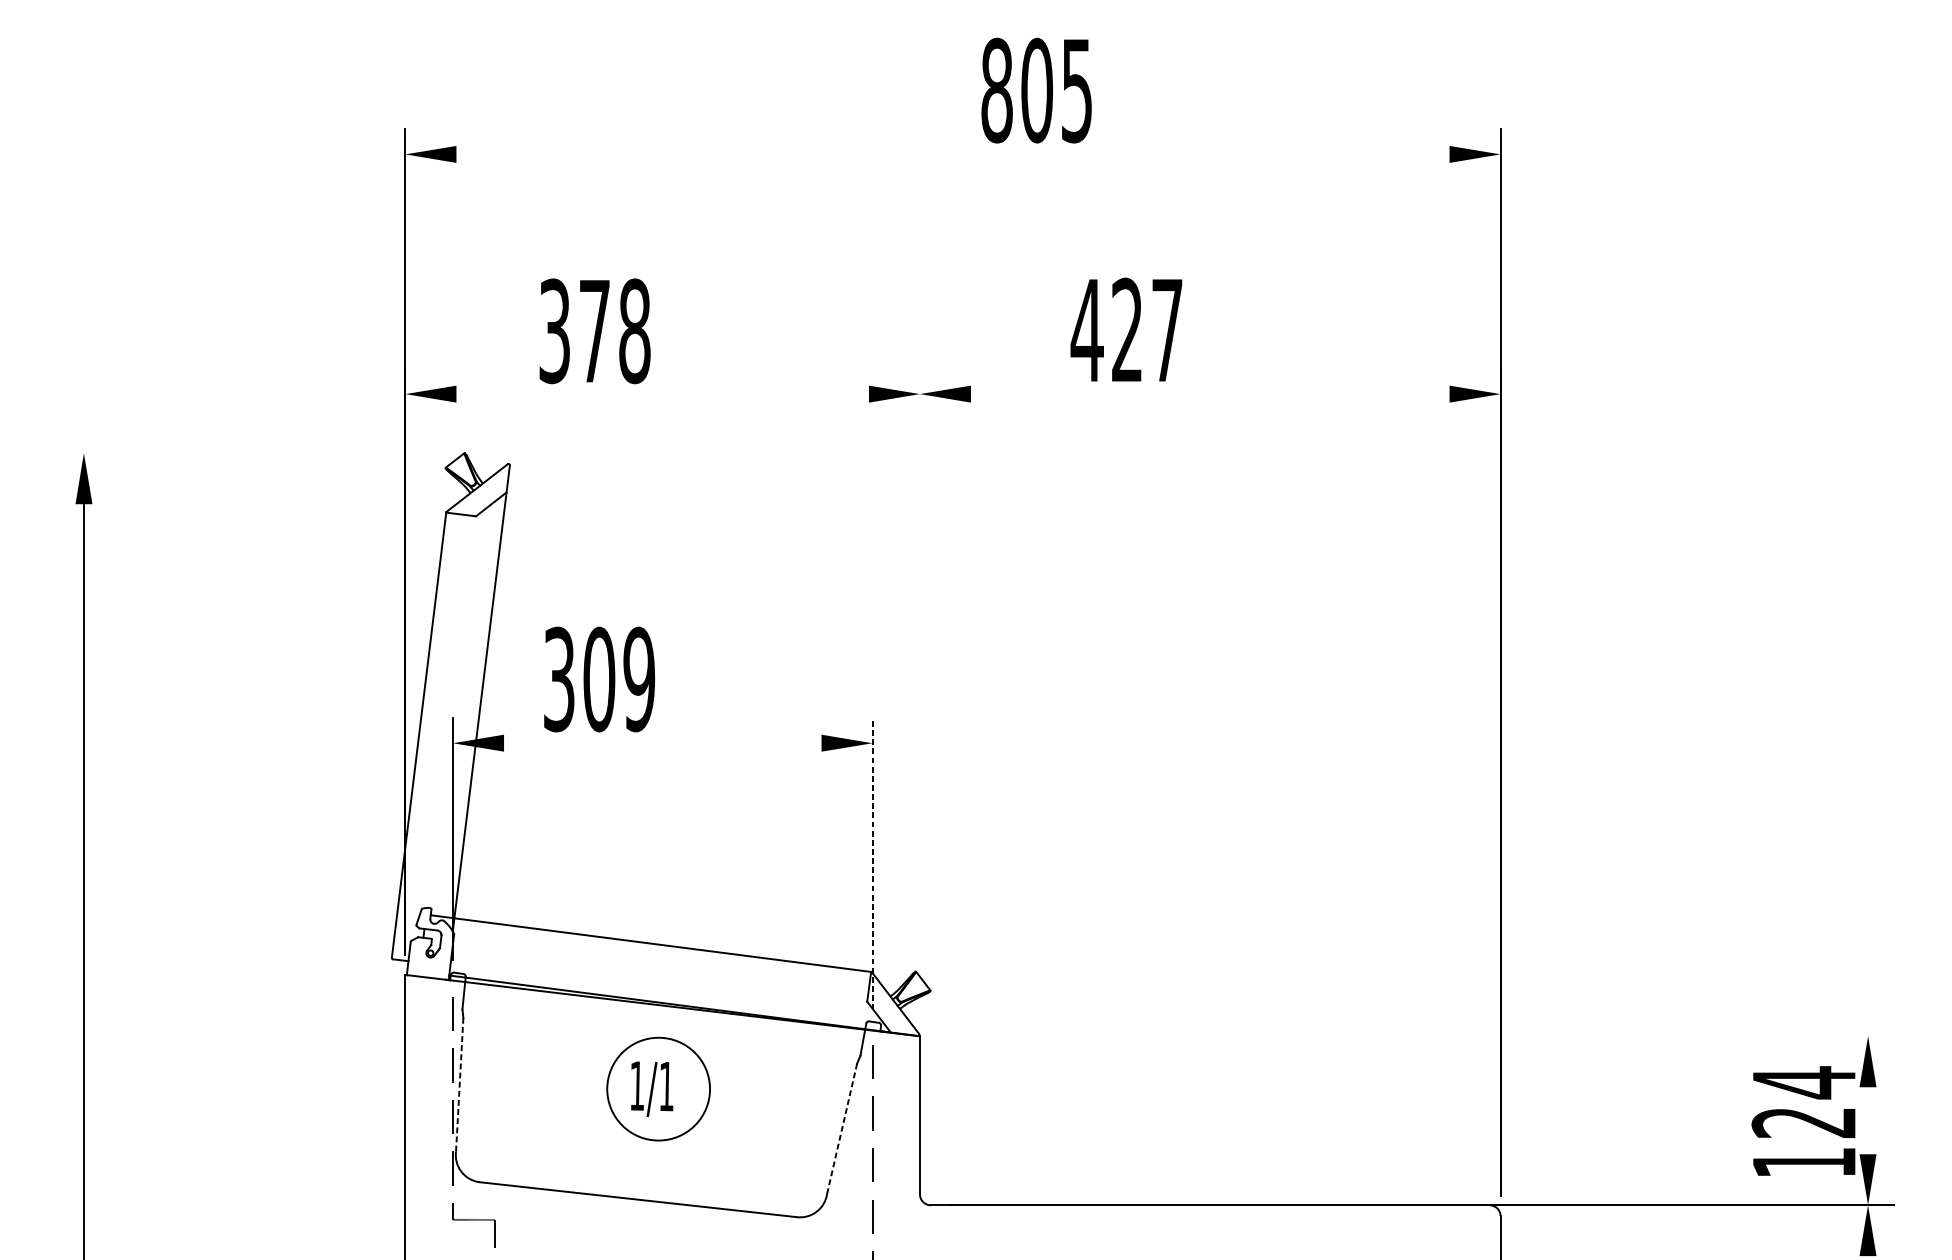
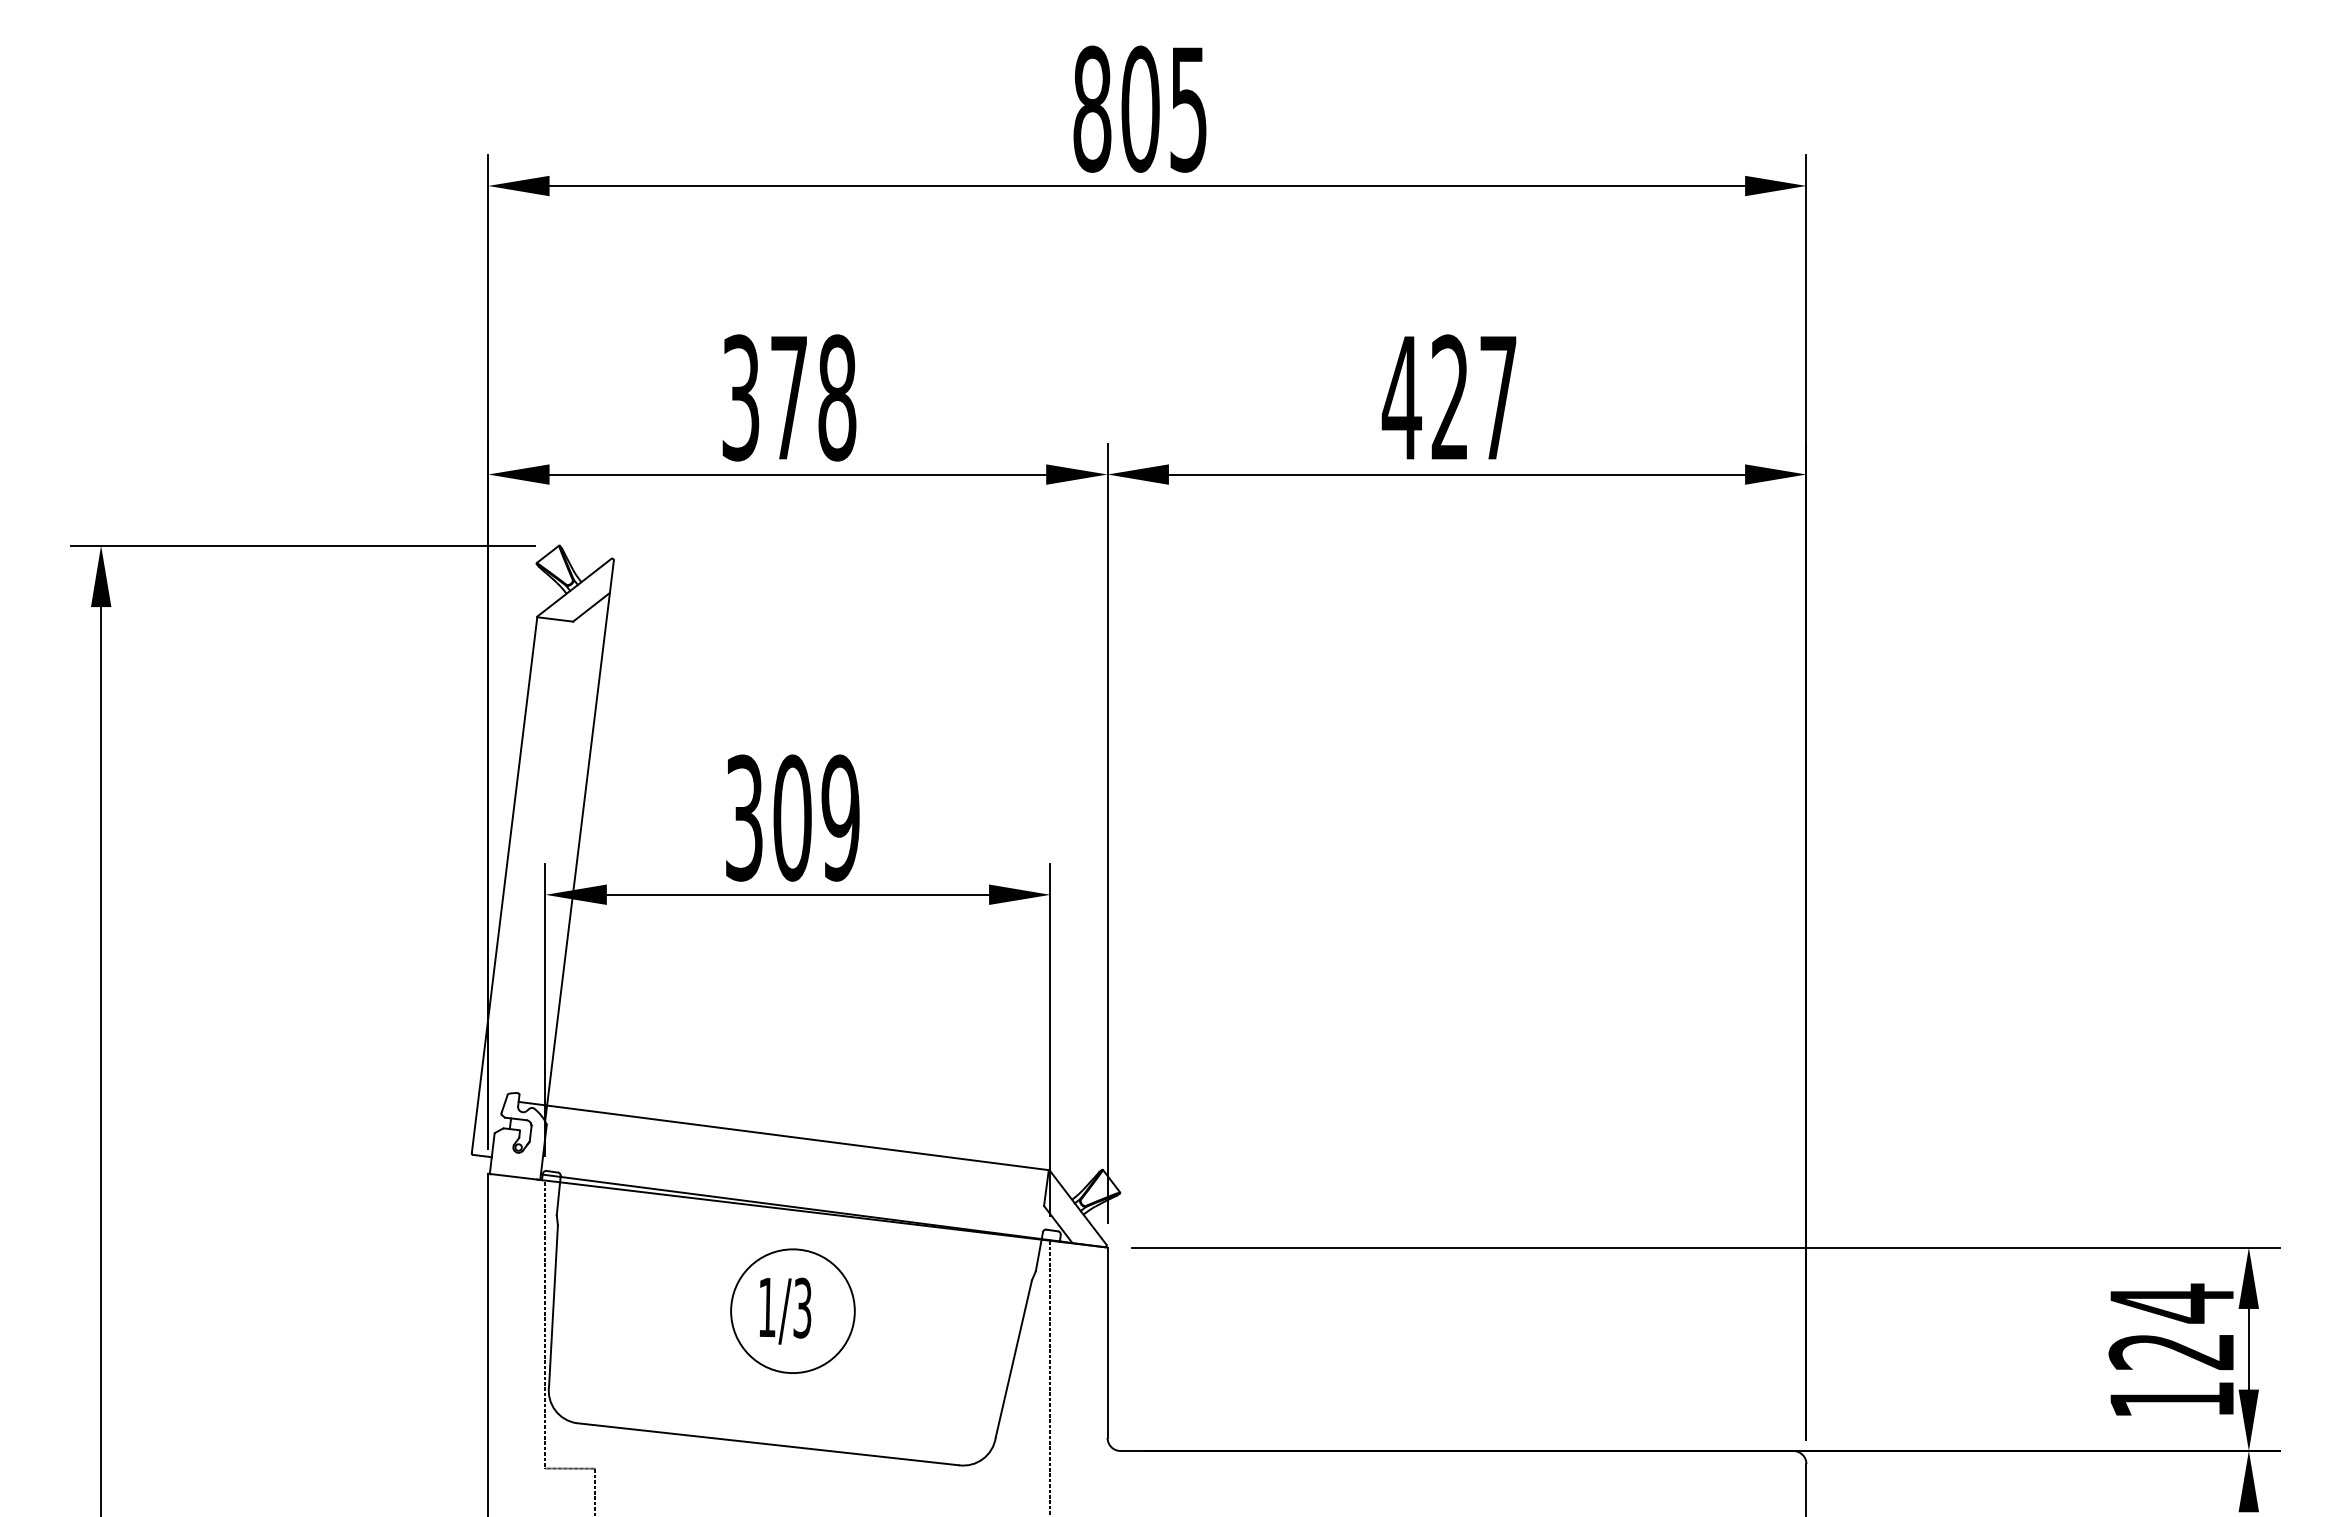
text: (1036, 90) -> (1139, 108), moved
line: (953, 154) -> (1147, 185), added
text: (1125, 329) -> (1448, 396), moved
text: (595, 330) -> (789, 397), moved
line: (662, 394) -> (797, 474), added
line: (1209, 394) -> (1456, 474), added
line: (251, 453) -> (302, 545), added
text: (599, 679) -> (792, 817), moved
line: (919, 692) -> (1107, 833), added
line: (662, 742) -> (797, 894), added
line: (872, 863) -> (1050, 1039), dashed -> solid
line: (1416, 1036) -> (1705, 1247), added
line: (459, 1085) -> (553, 1306), dashed -> solid
text: (666, 1086) -> (802, 1307), 1/1 -> 1/3
line: (1867, 1120) -> (2248, 1348), added
line: (841, 1128) -> (1013, 1358), dashed -> solid

